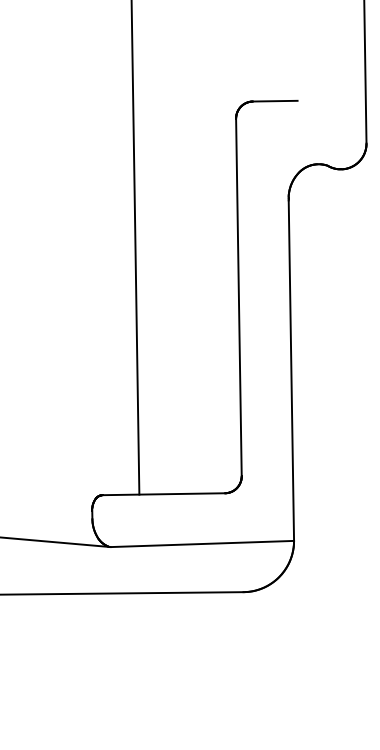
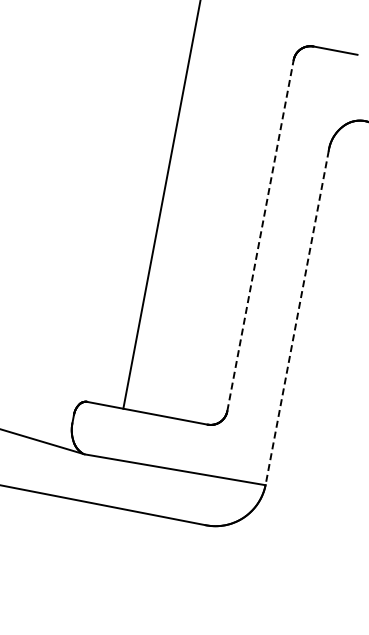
line: (238, 297) -> (260, 235), solid -> dashed
line: (291, 371) -> (297, 318), solid -> dashed

